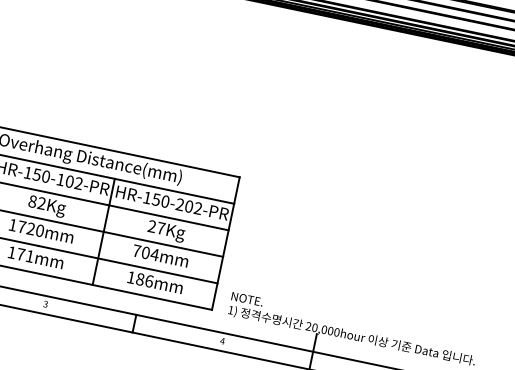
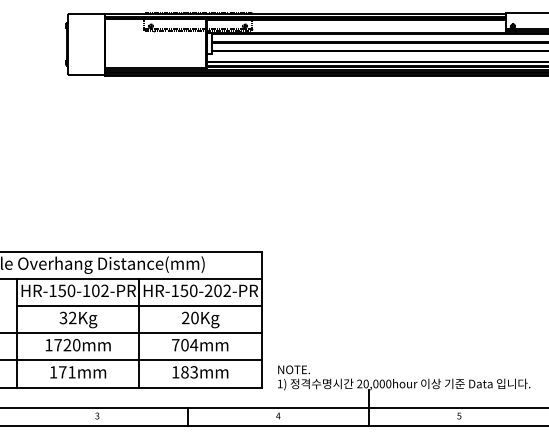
text: (32, 201) -> (63, 317), 82Kg -> 32Kg
text: (160, 227) -> (194, 317), 27Kg -> 20Kg
text: (149, 281) -> (194, 372), 186mm -> 183mm

